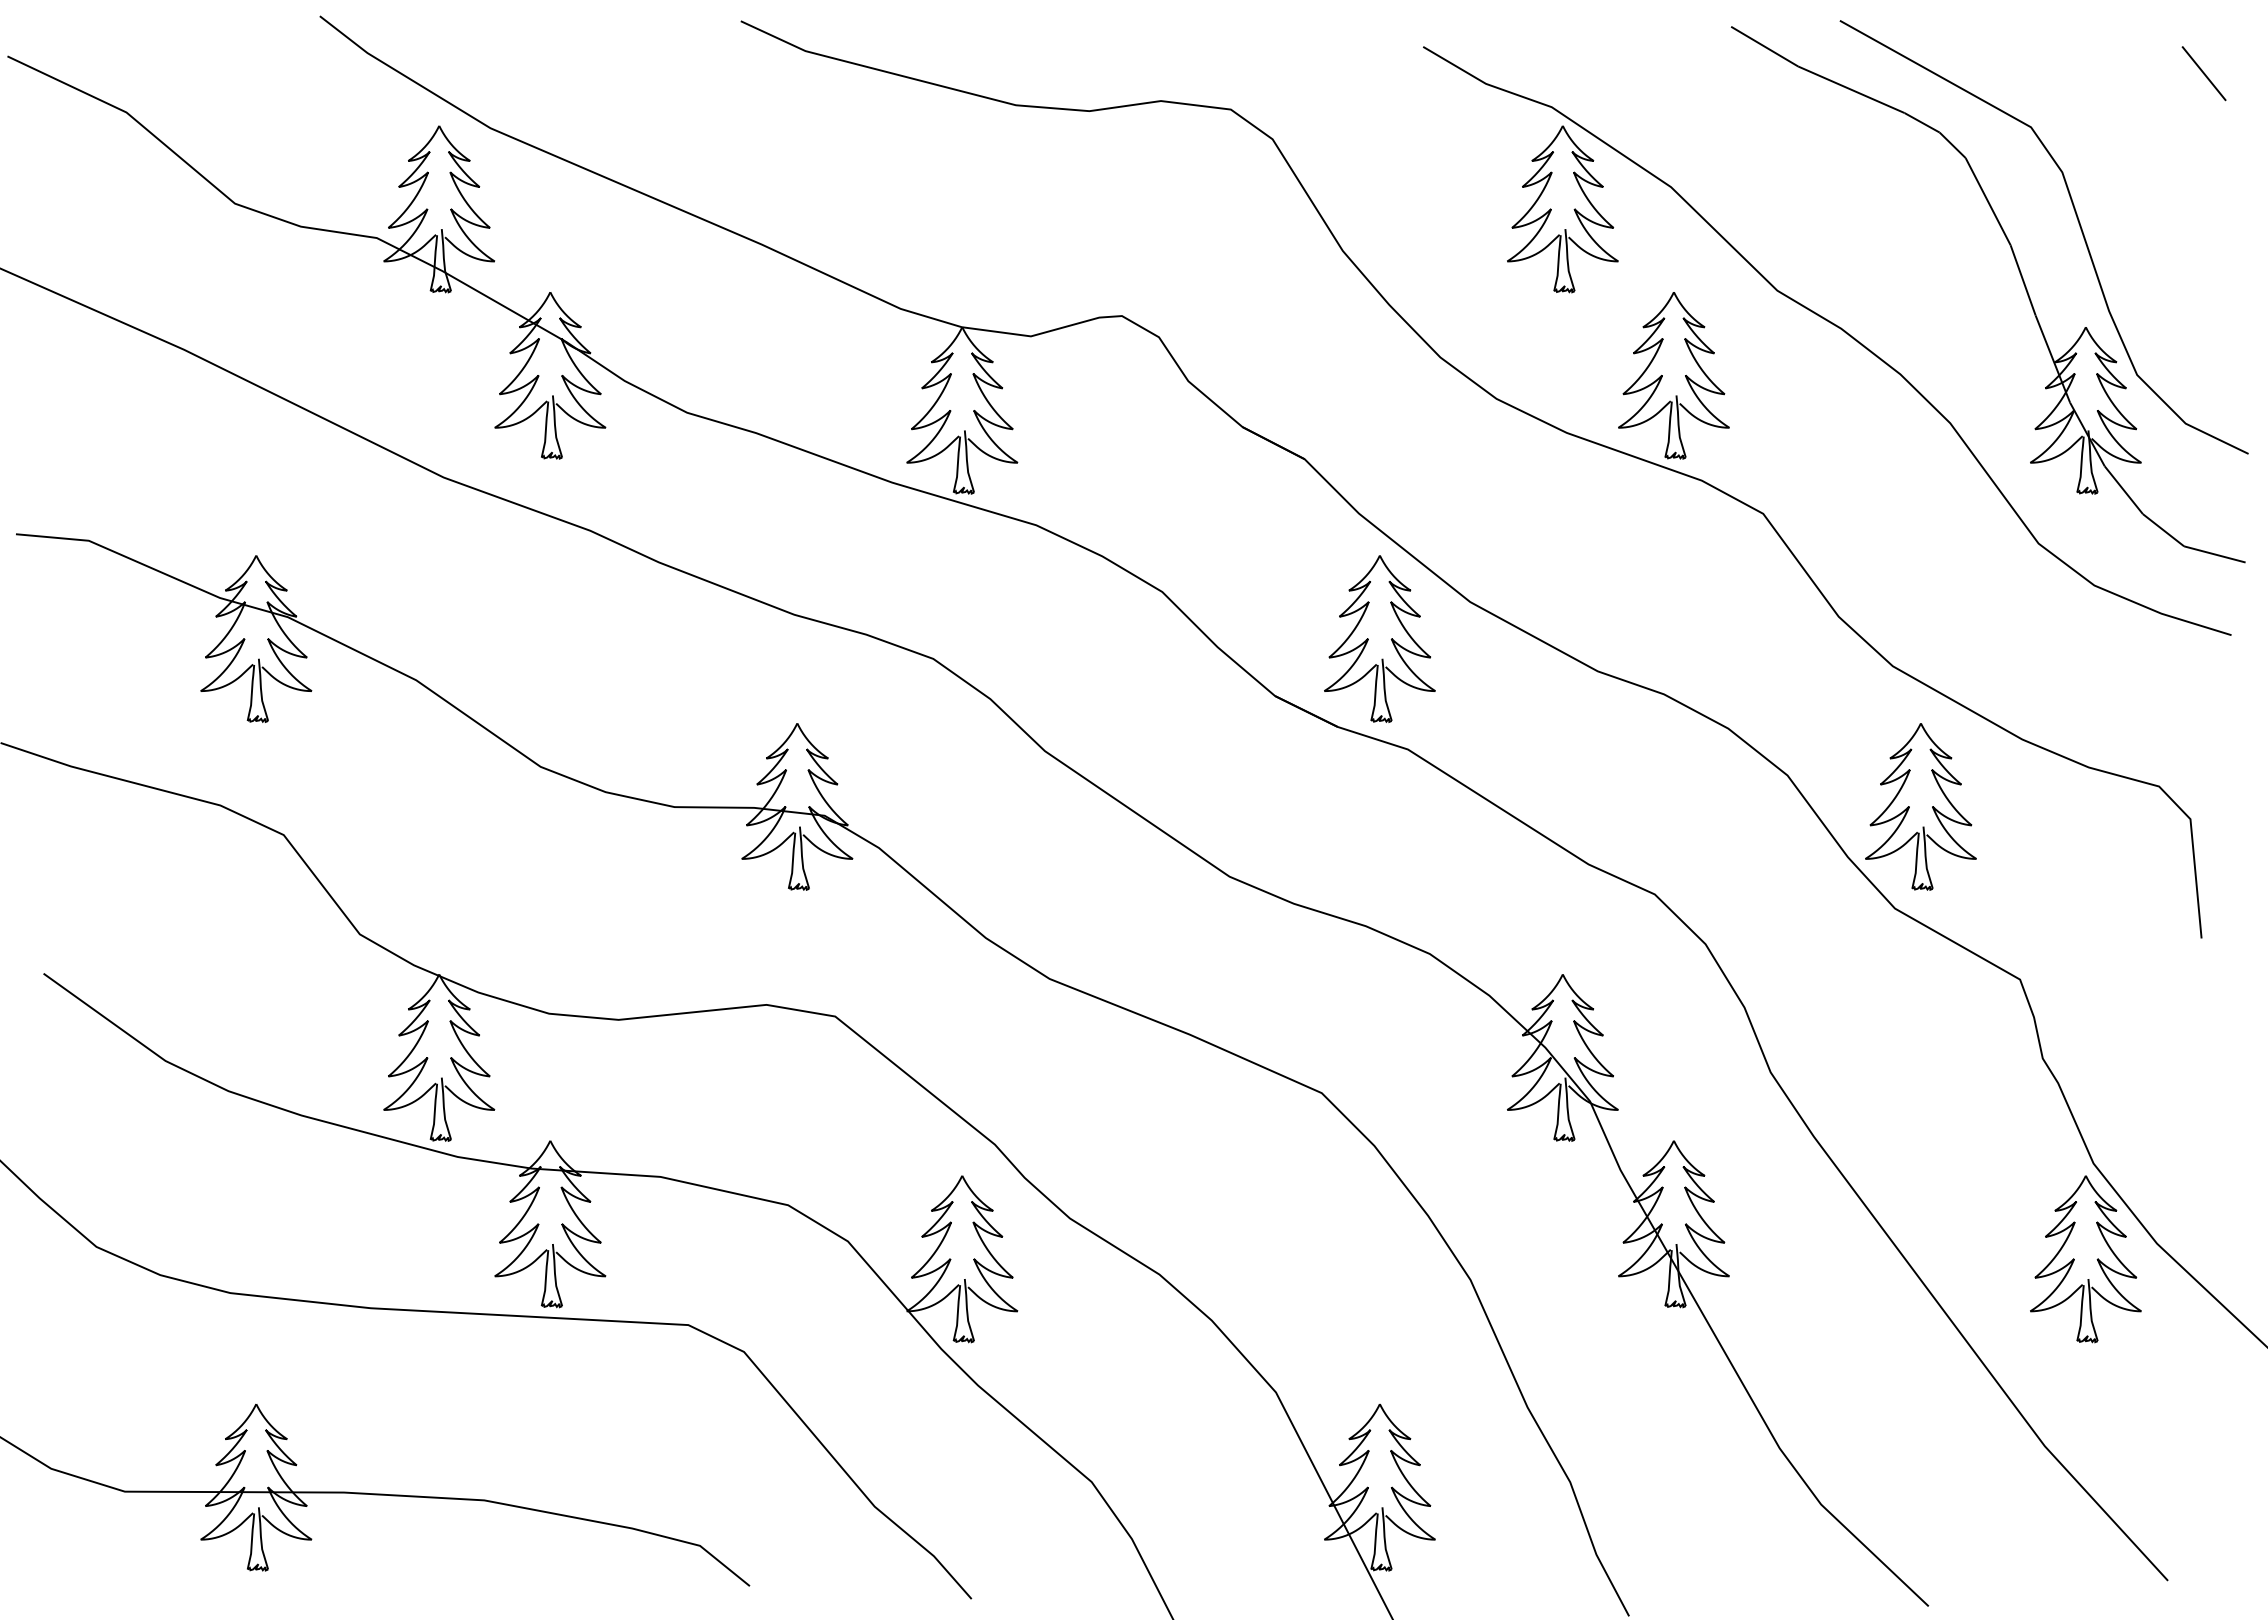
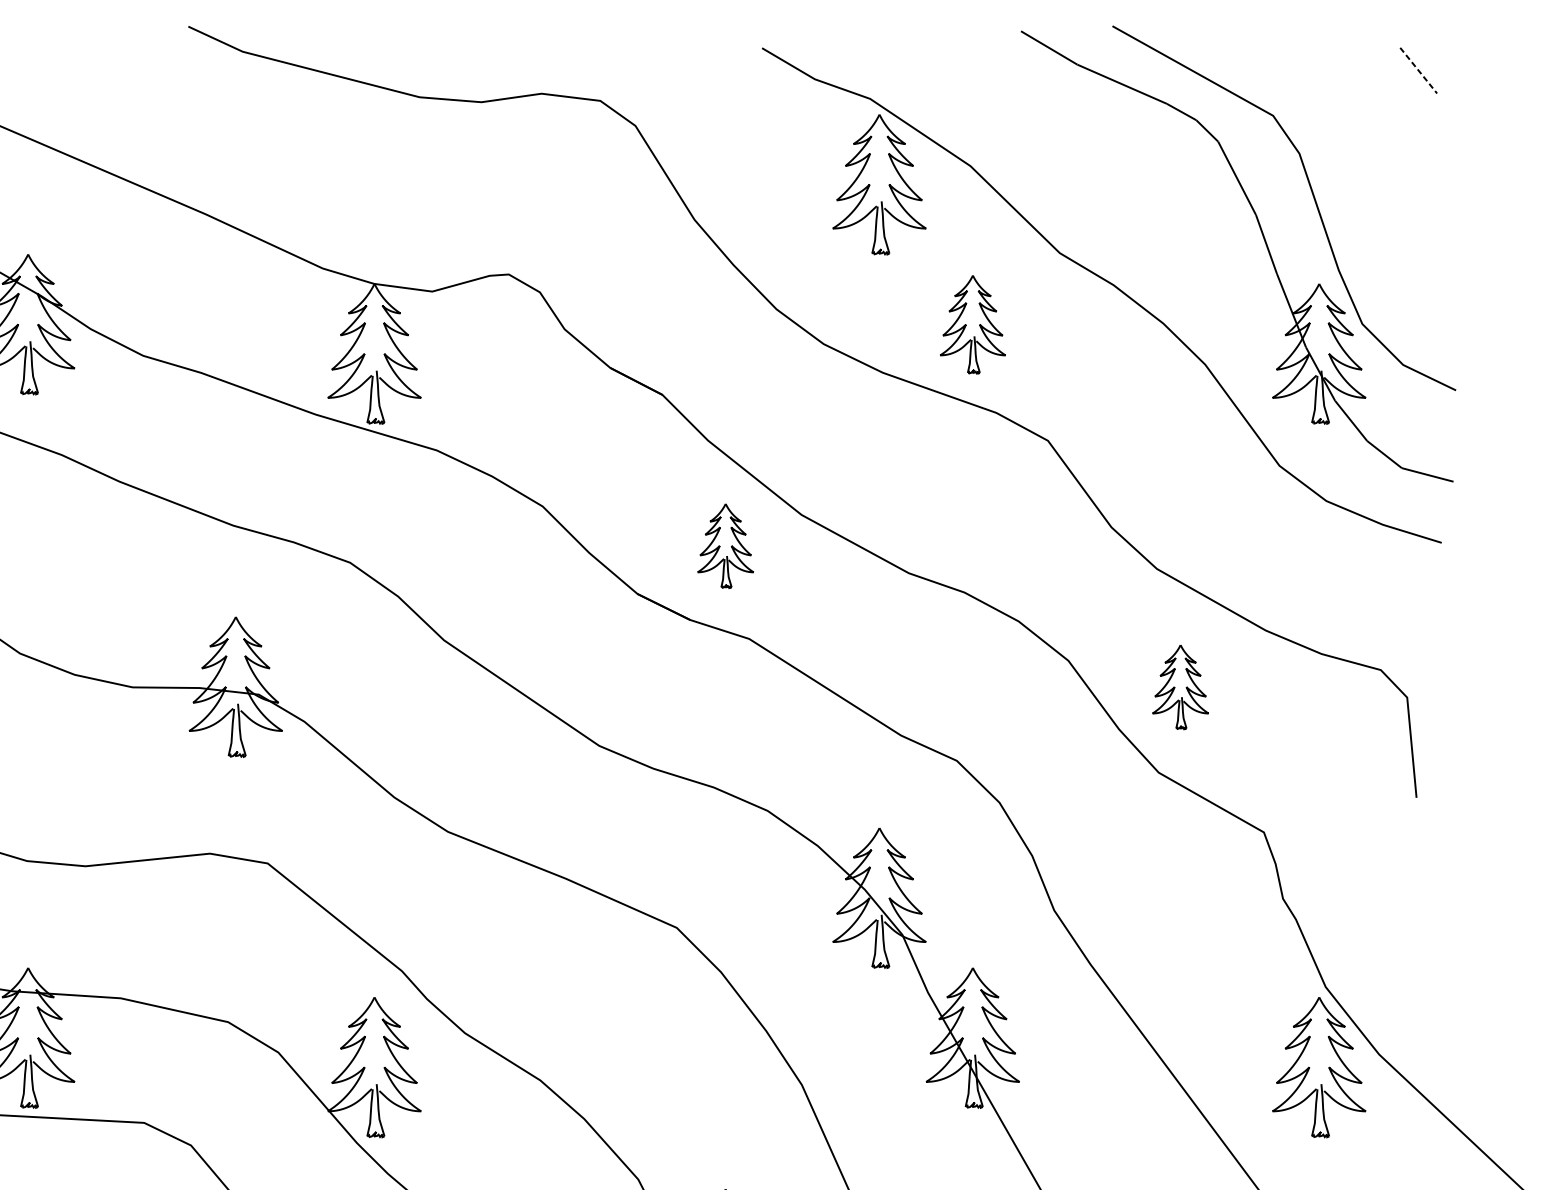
line: (2204, 73) -> (1419, 70), solid -> dashed
part: (1673, 375) -> (972, 324), size x0.7
part: (1379, 638) -> (725, 545), size x0.6
part: (1920, 806) -> (1180, 686), size x0.6

